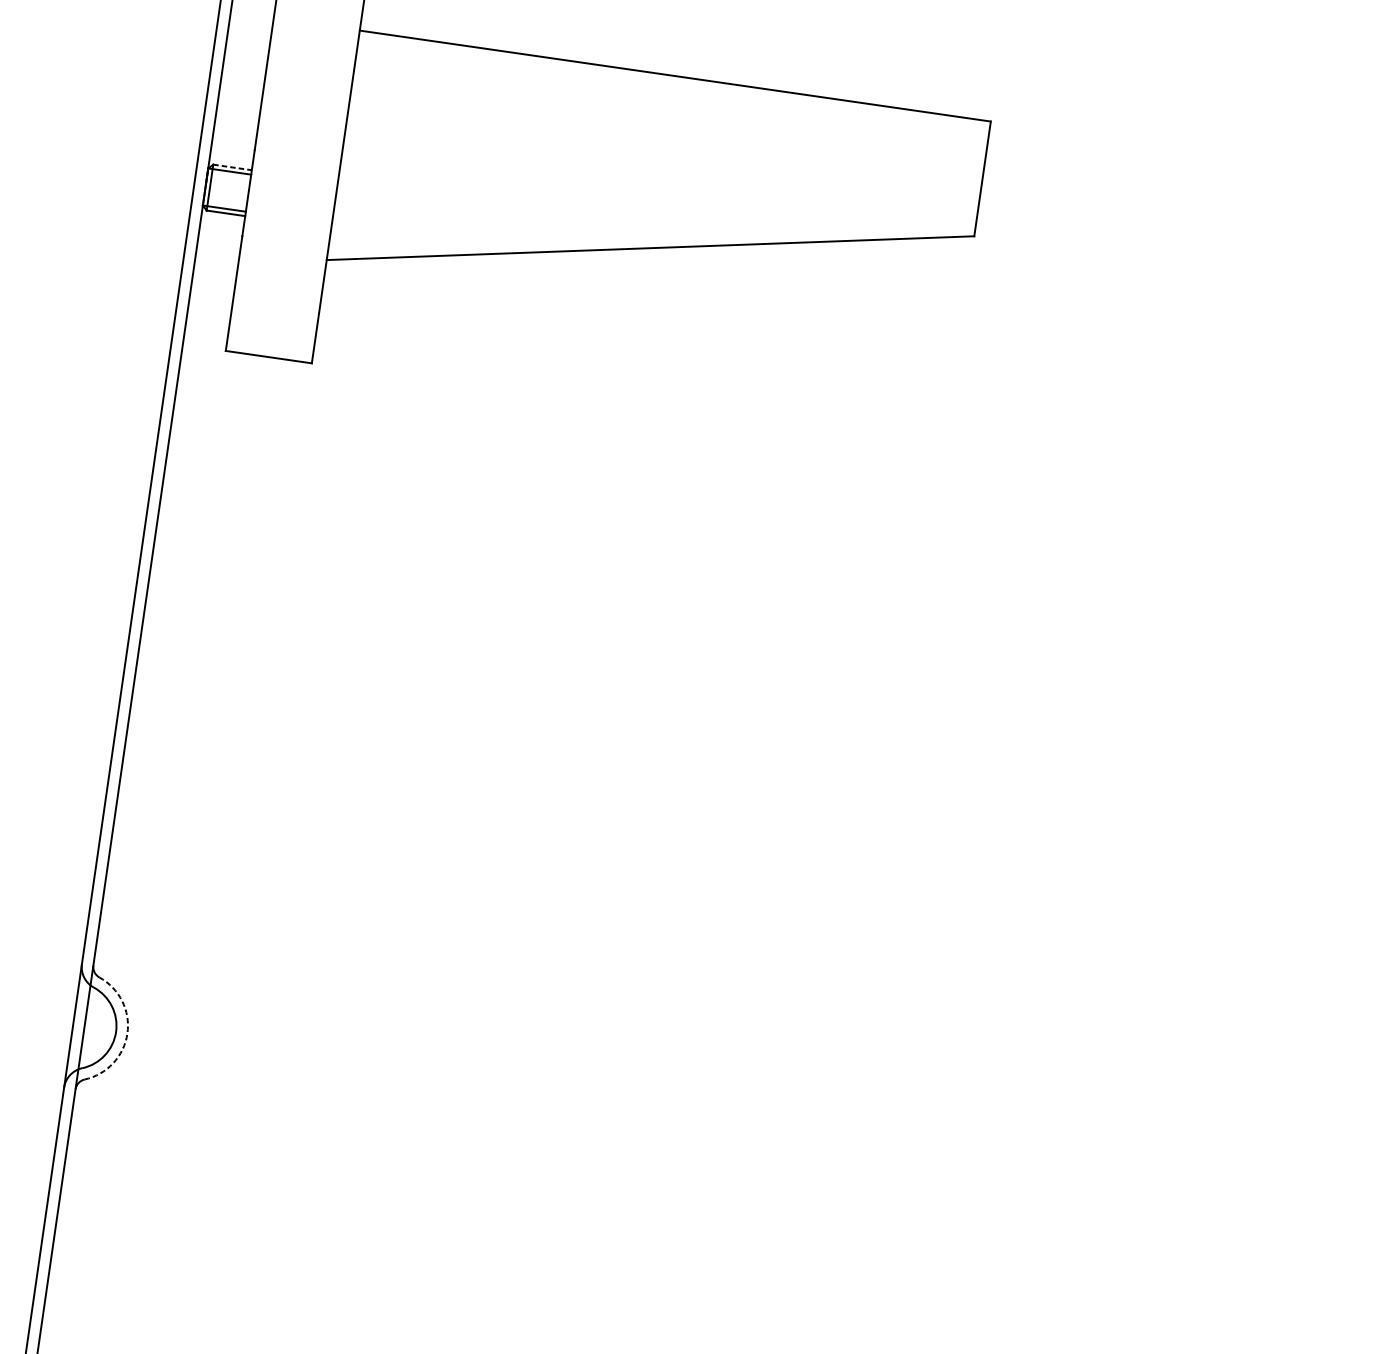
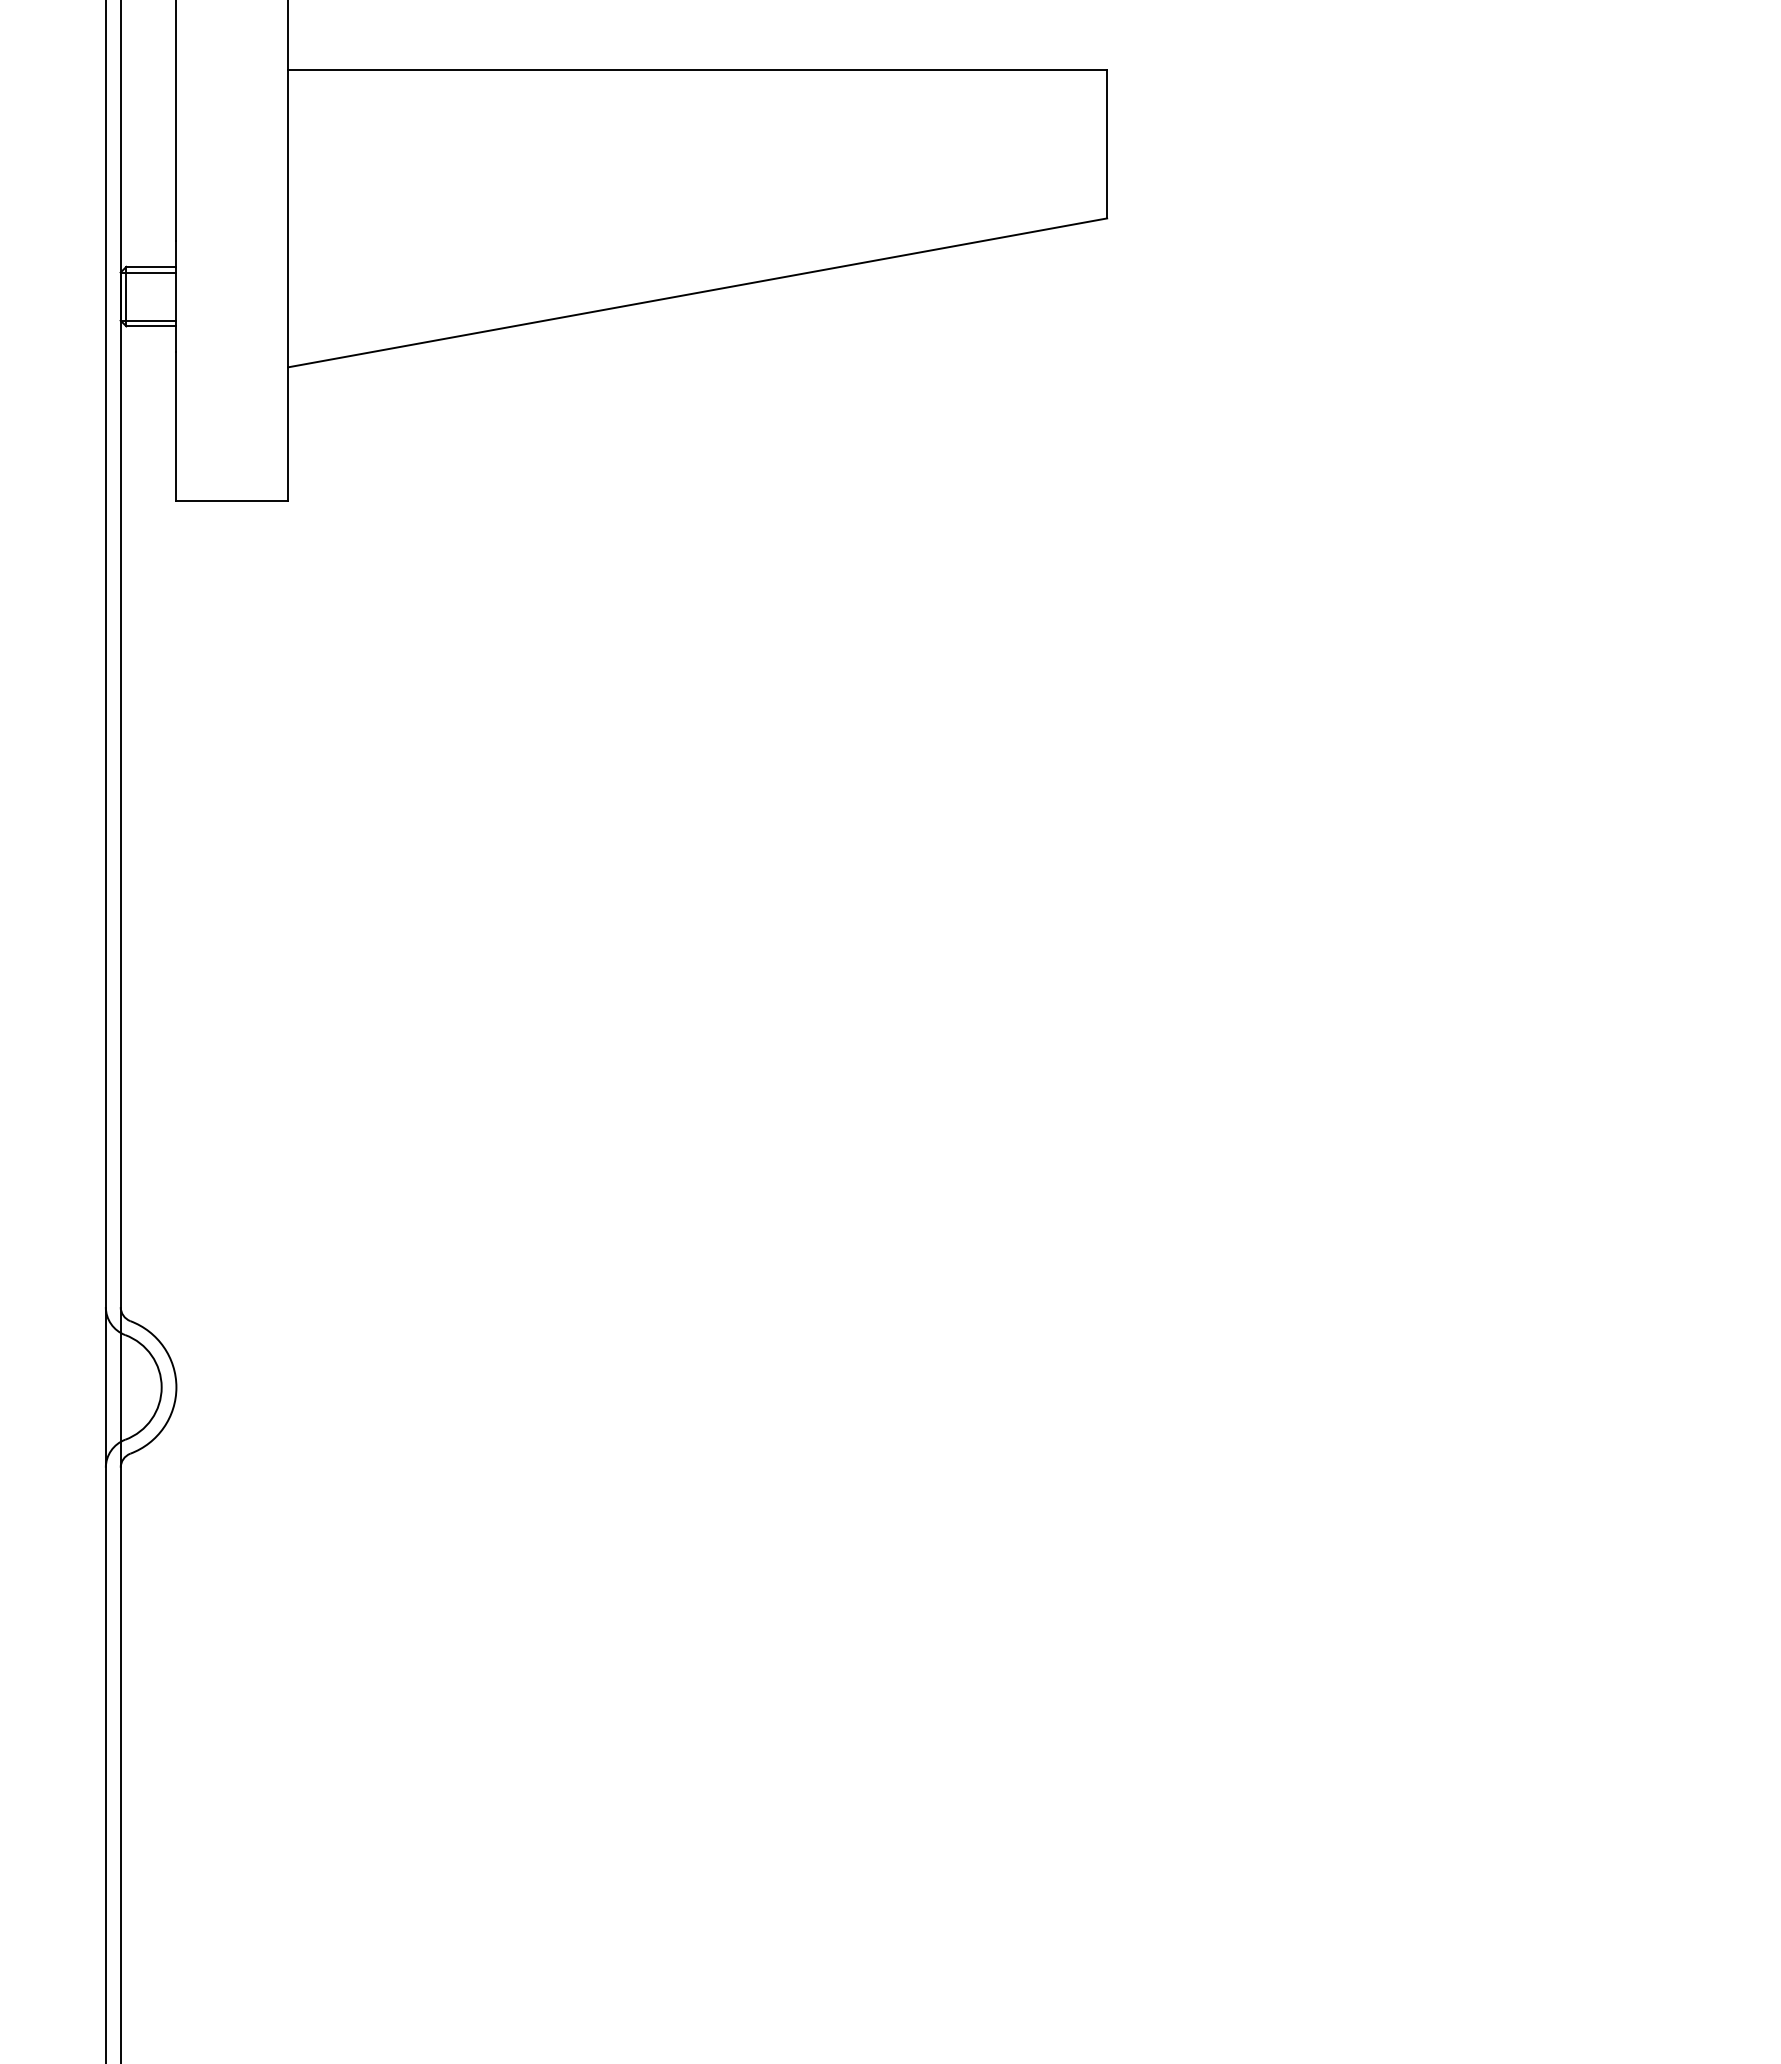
line: (232, 167) -> (151, 266), dashed -> solid
arc: (127, 1033) -> (176, 1387), dashed -> solid

